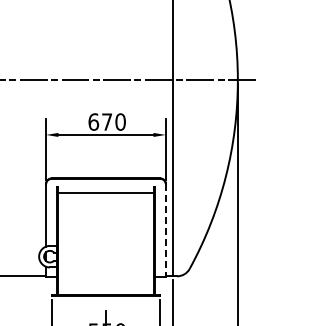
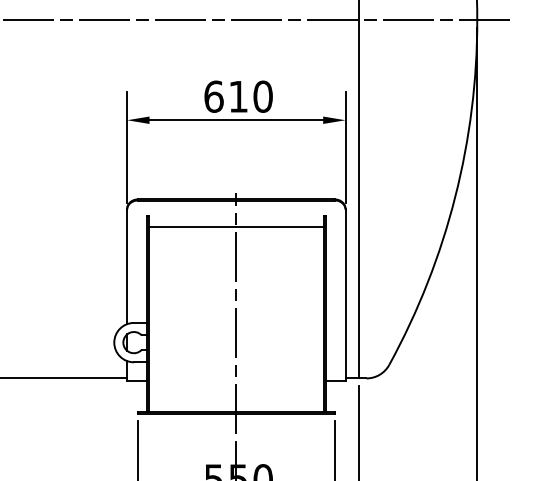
text: (106, 121) -> (237, 95), 670 -> 610
line: (165, 230) -> (345, 294), dashed -> solid
line: (105, 240) -> (235, 313), added

